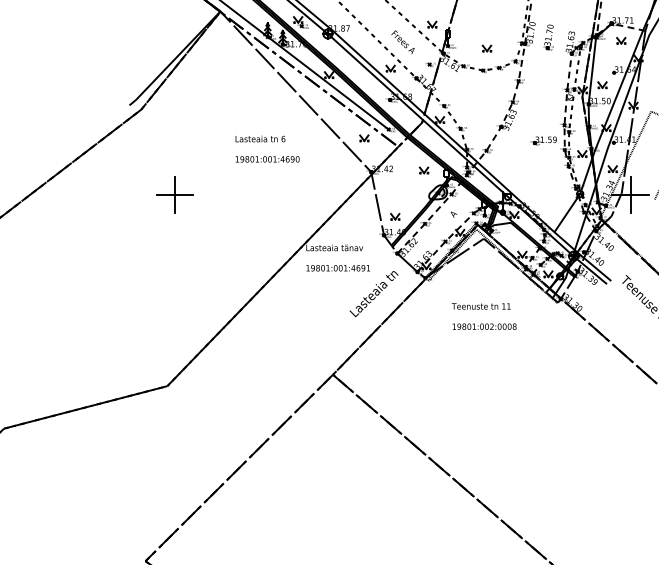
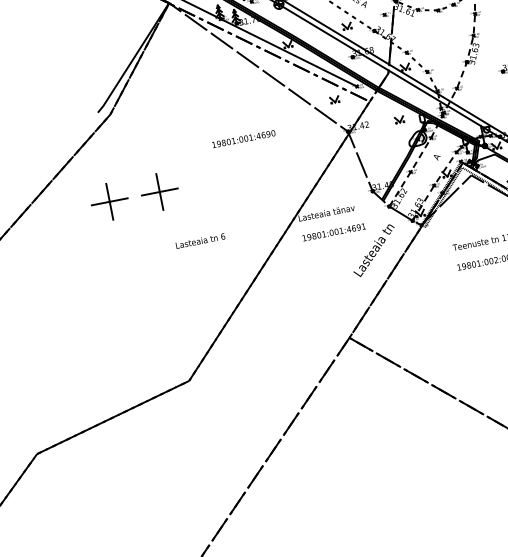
text: (260, 138) -> (200, 240), moved
part: (123, 194) -> (109, 201), added
part: (395, 216) -> (380, 170), removed

